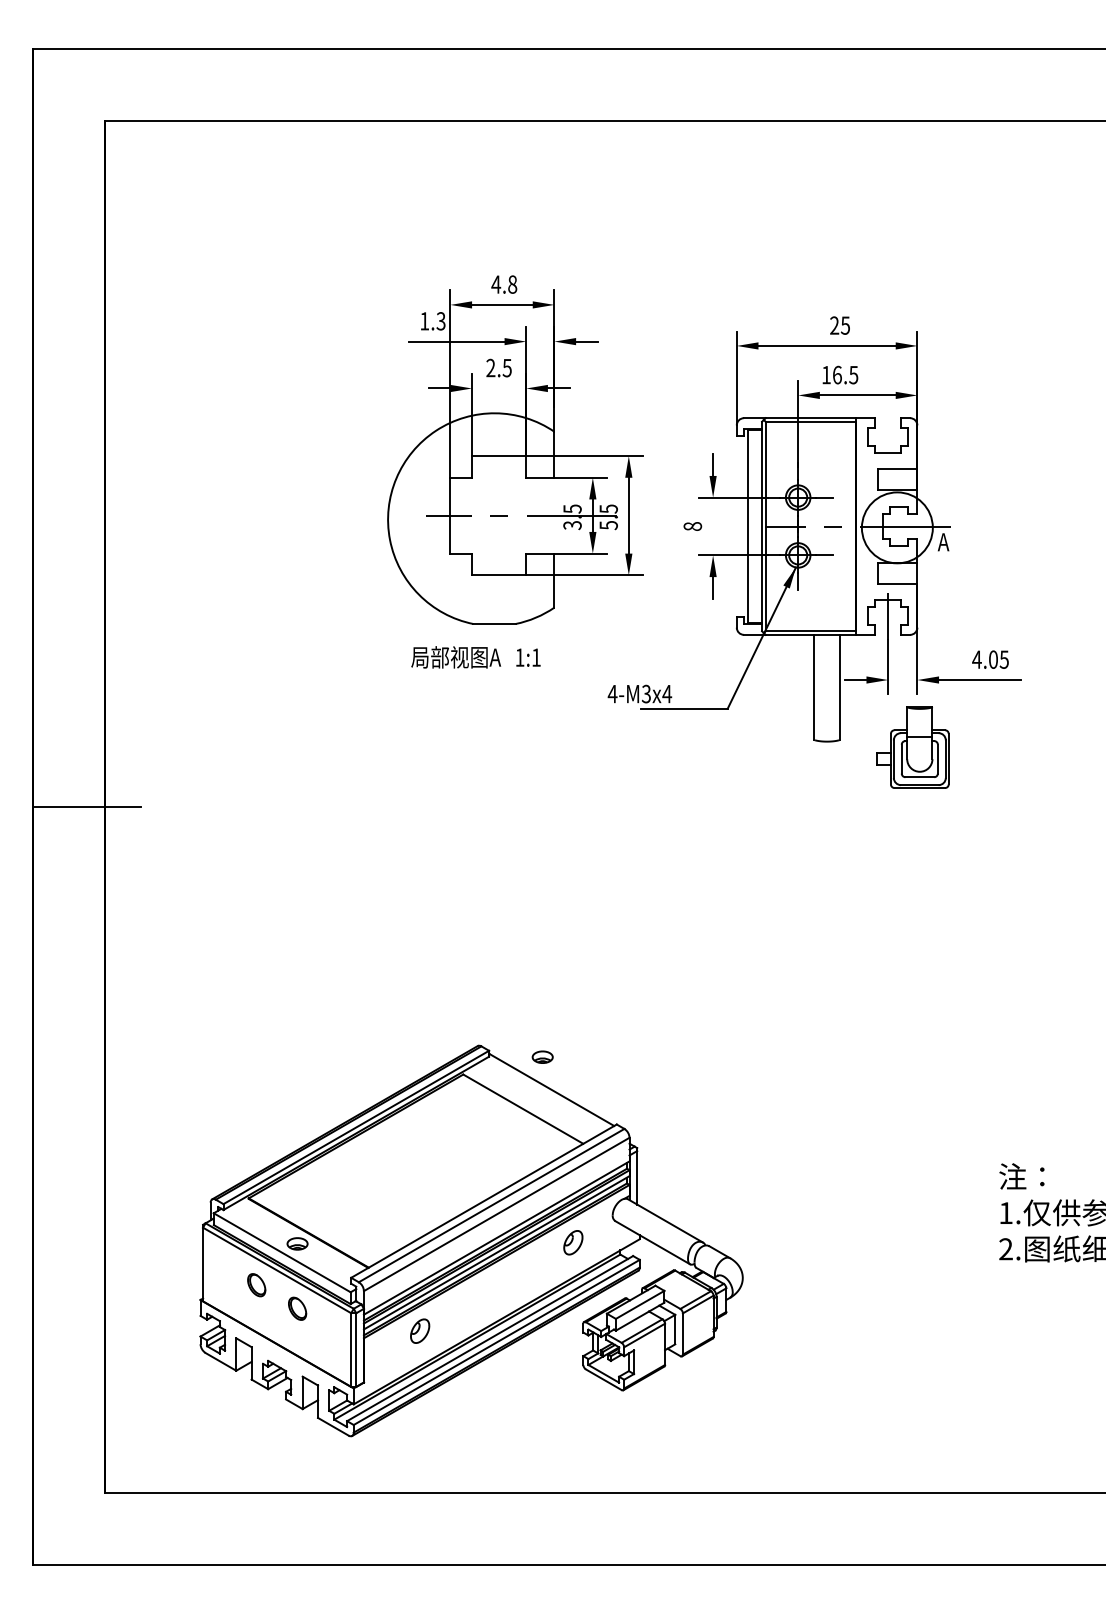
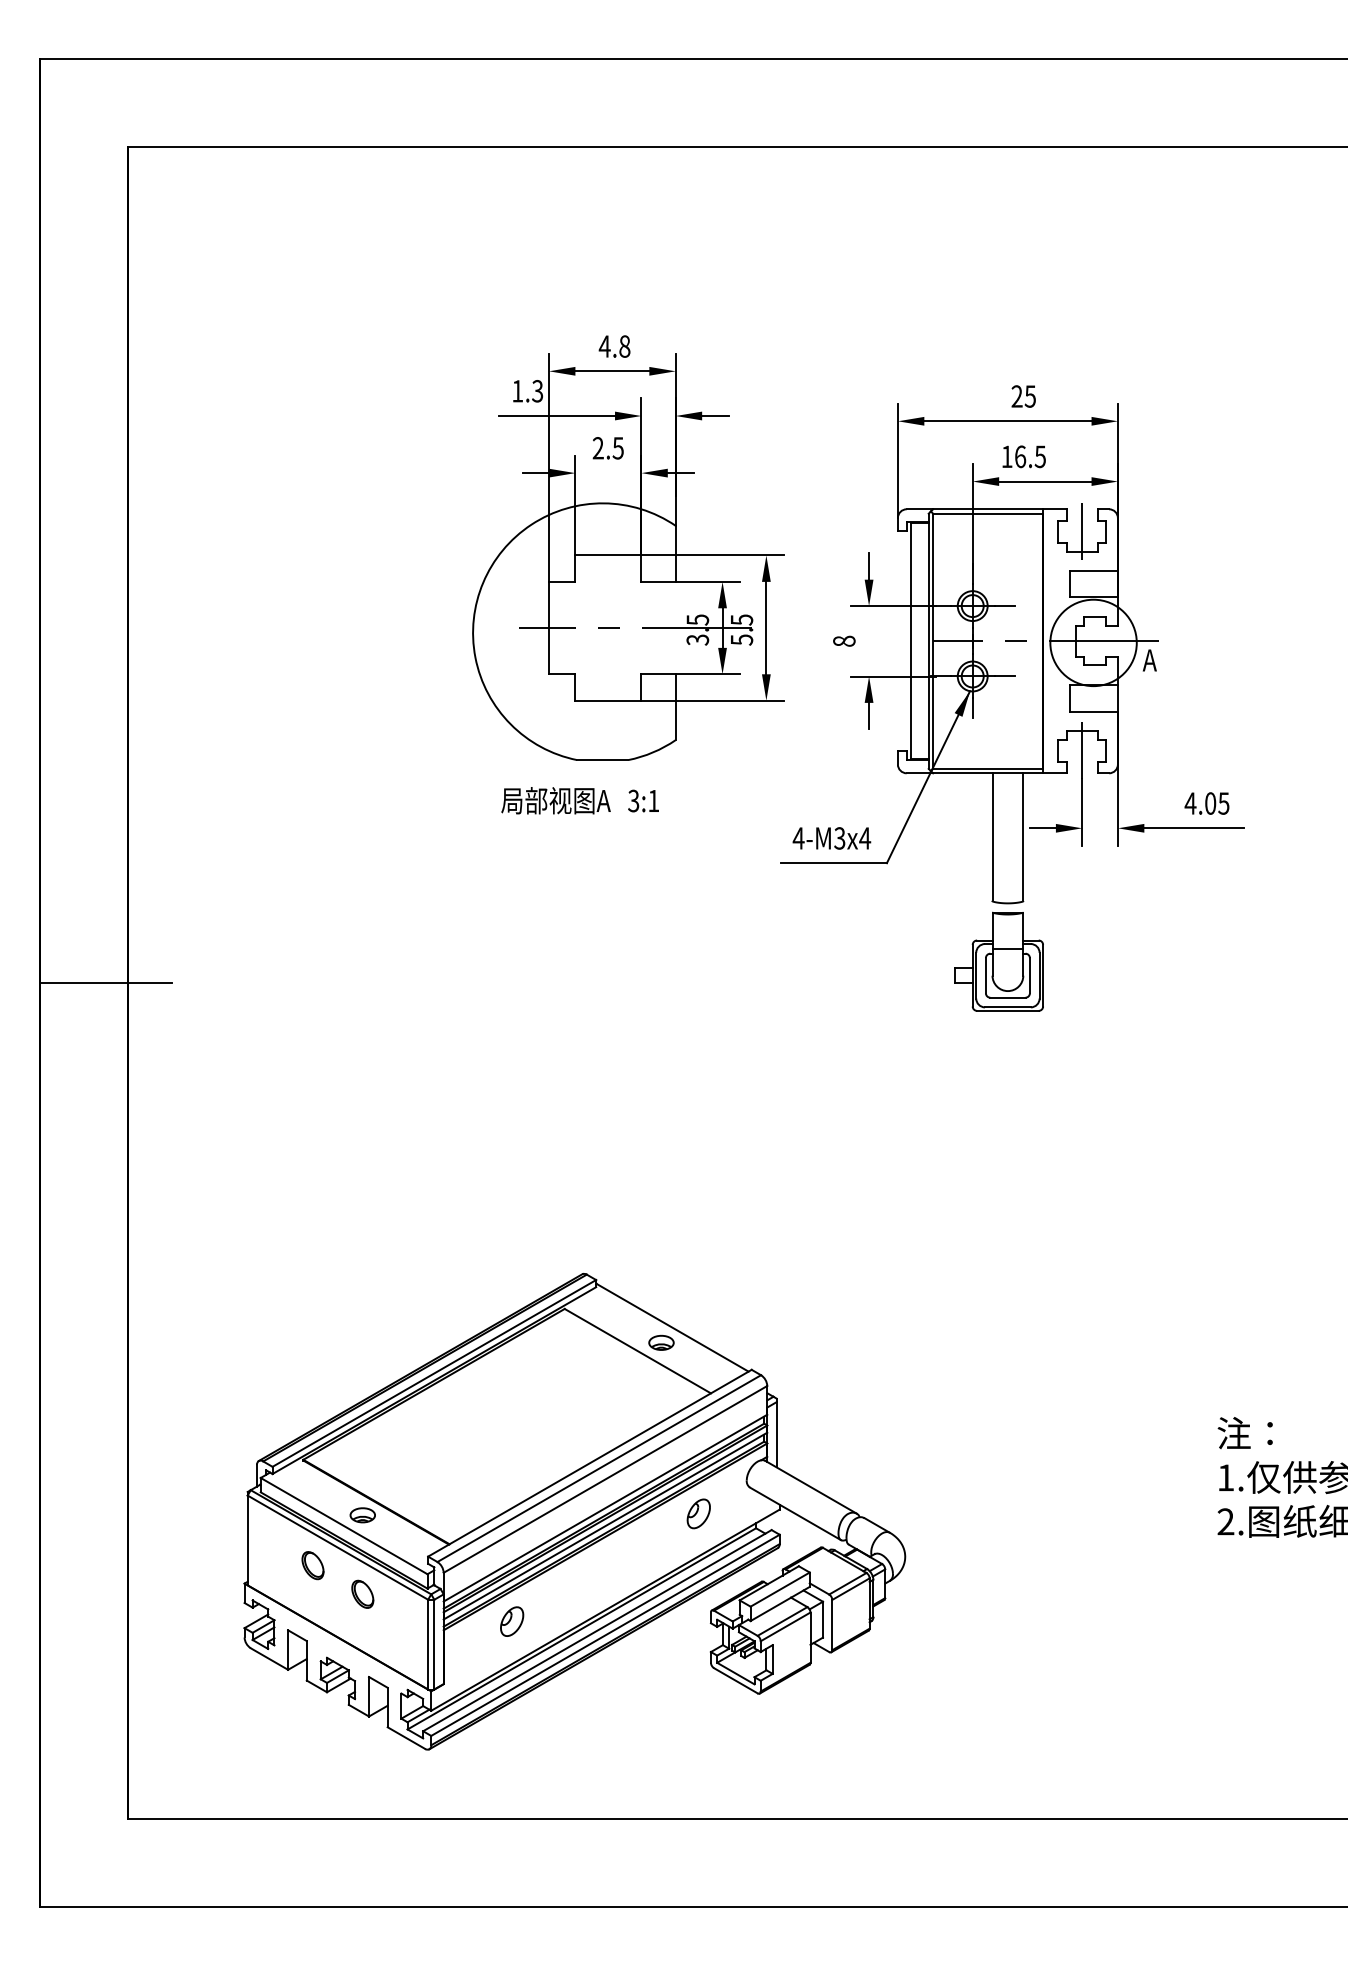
line: (888, 436) -> (1082, 531), added
text: (519, 657) -> (633, 800), 1 -> 3
text: (639, 694) -> (831, 838), moved
part: (912, 747) -> (998, 961), moved
part: (542, 1056) -> (661, 1342), moved

